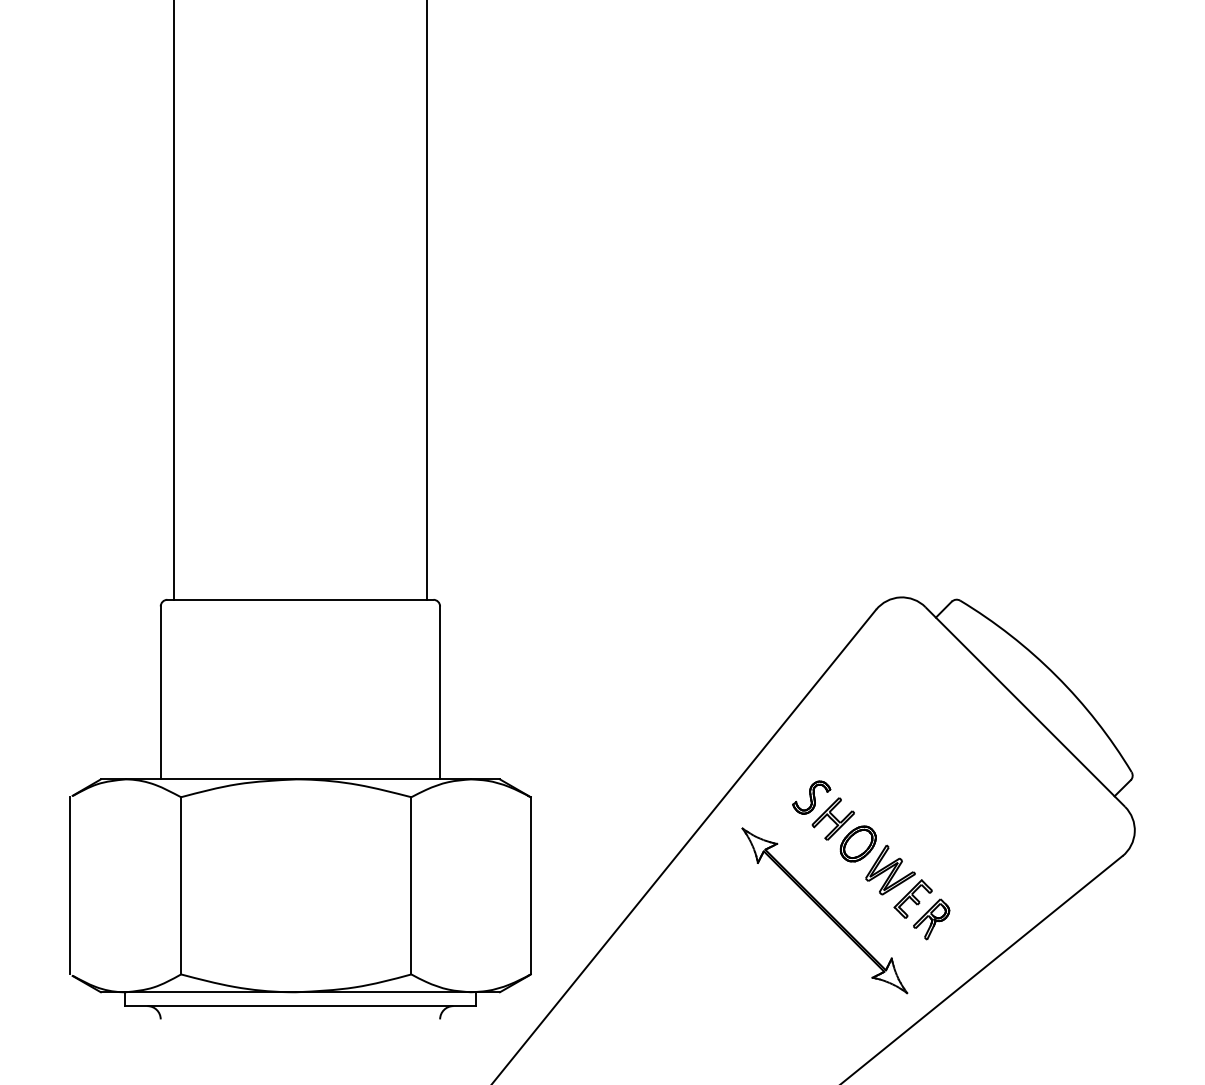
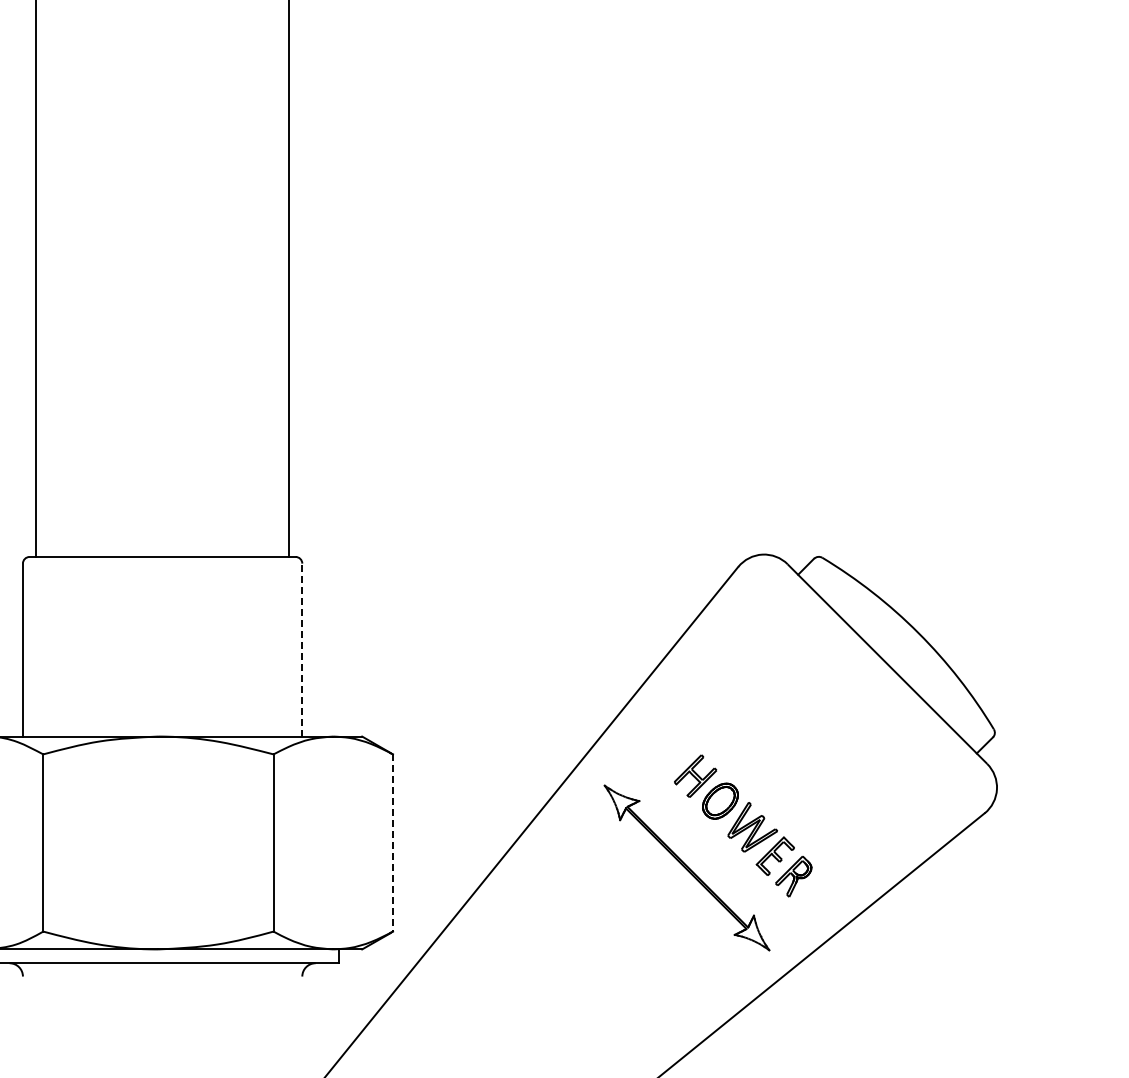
line: (440, 692) -> (302, 649), solid -> dashed
part: (811, 797) -> (673, 754), removed
line: (530, 885) -> (392, 842), solid -> dashed

